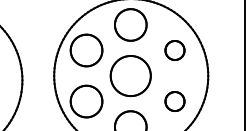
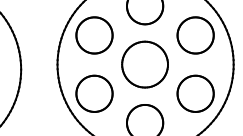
part: (174, 50) -> (195, 35), size x1.67
part: (174, 101) -> (195, 93), size x1.67

